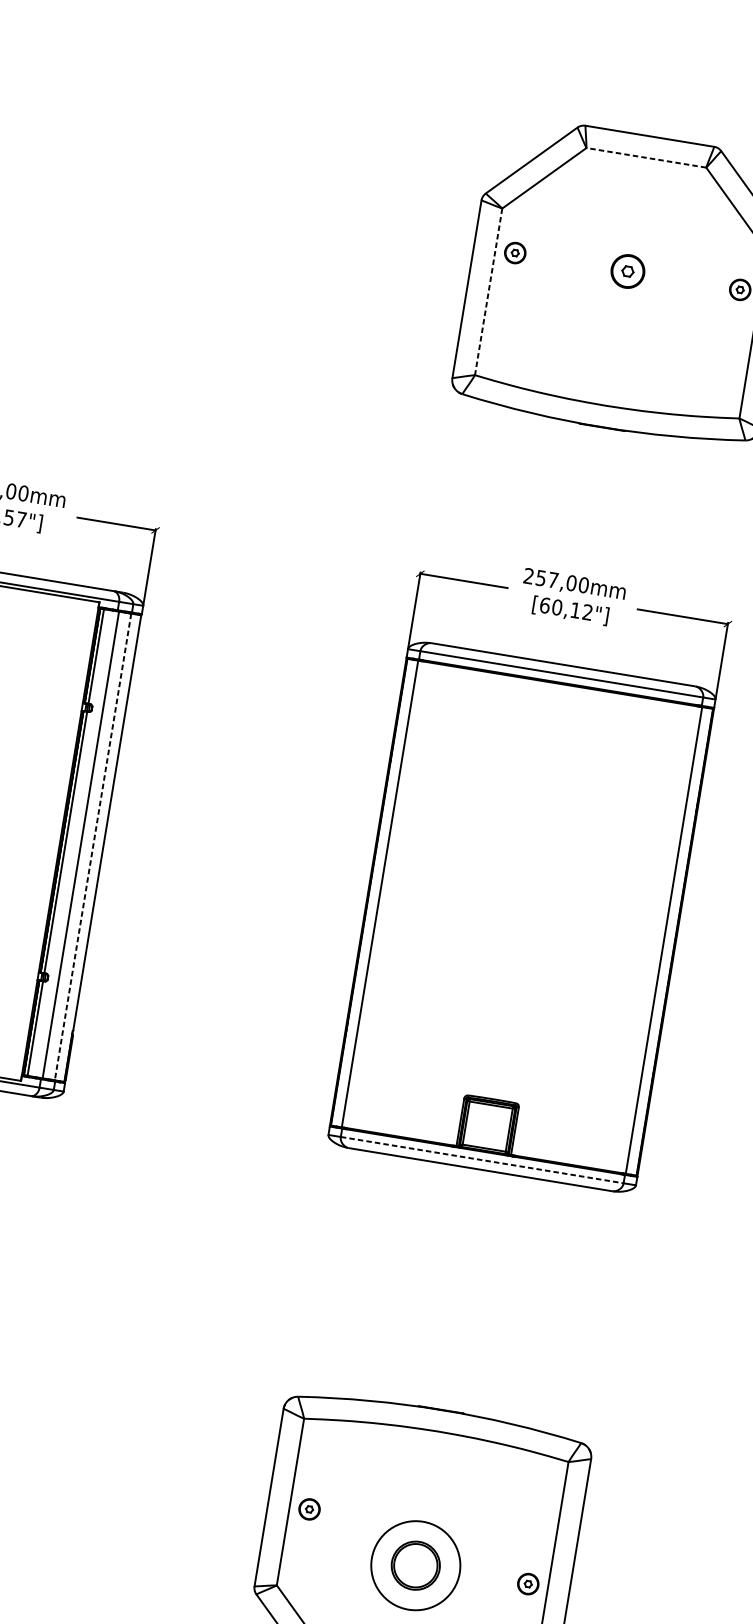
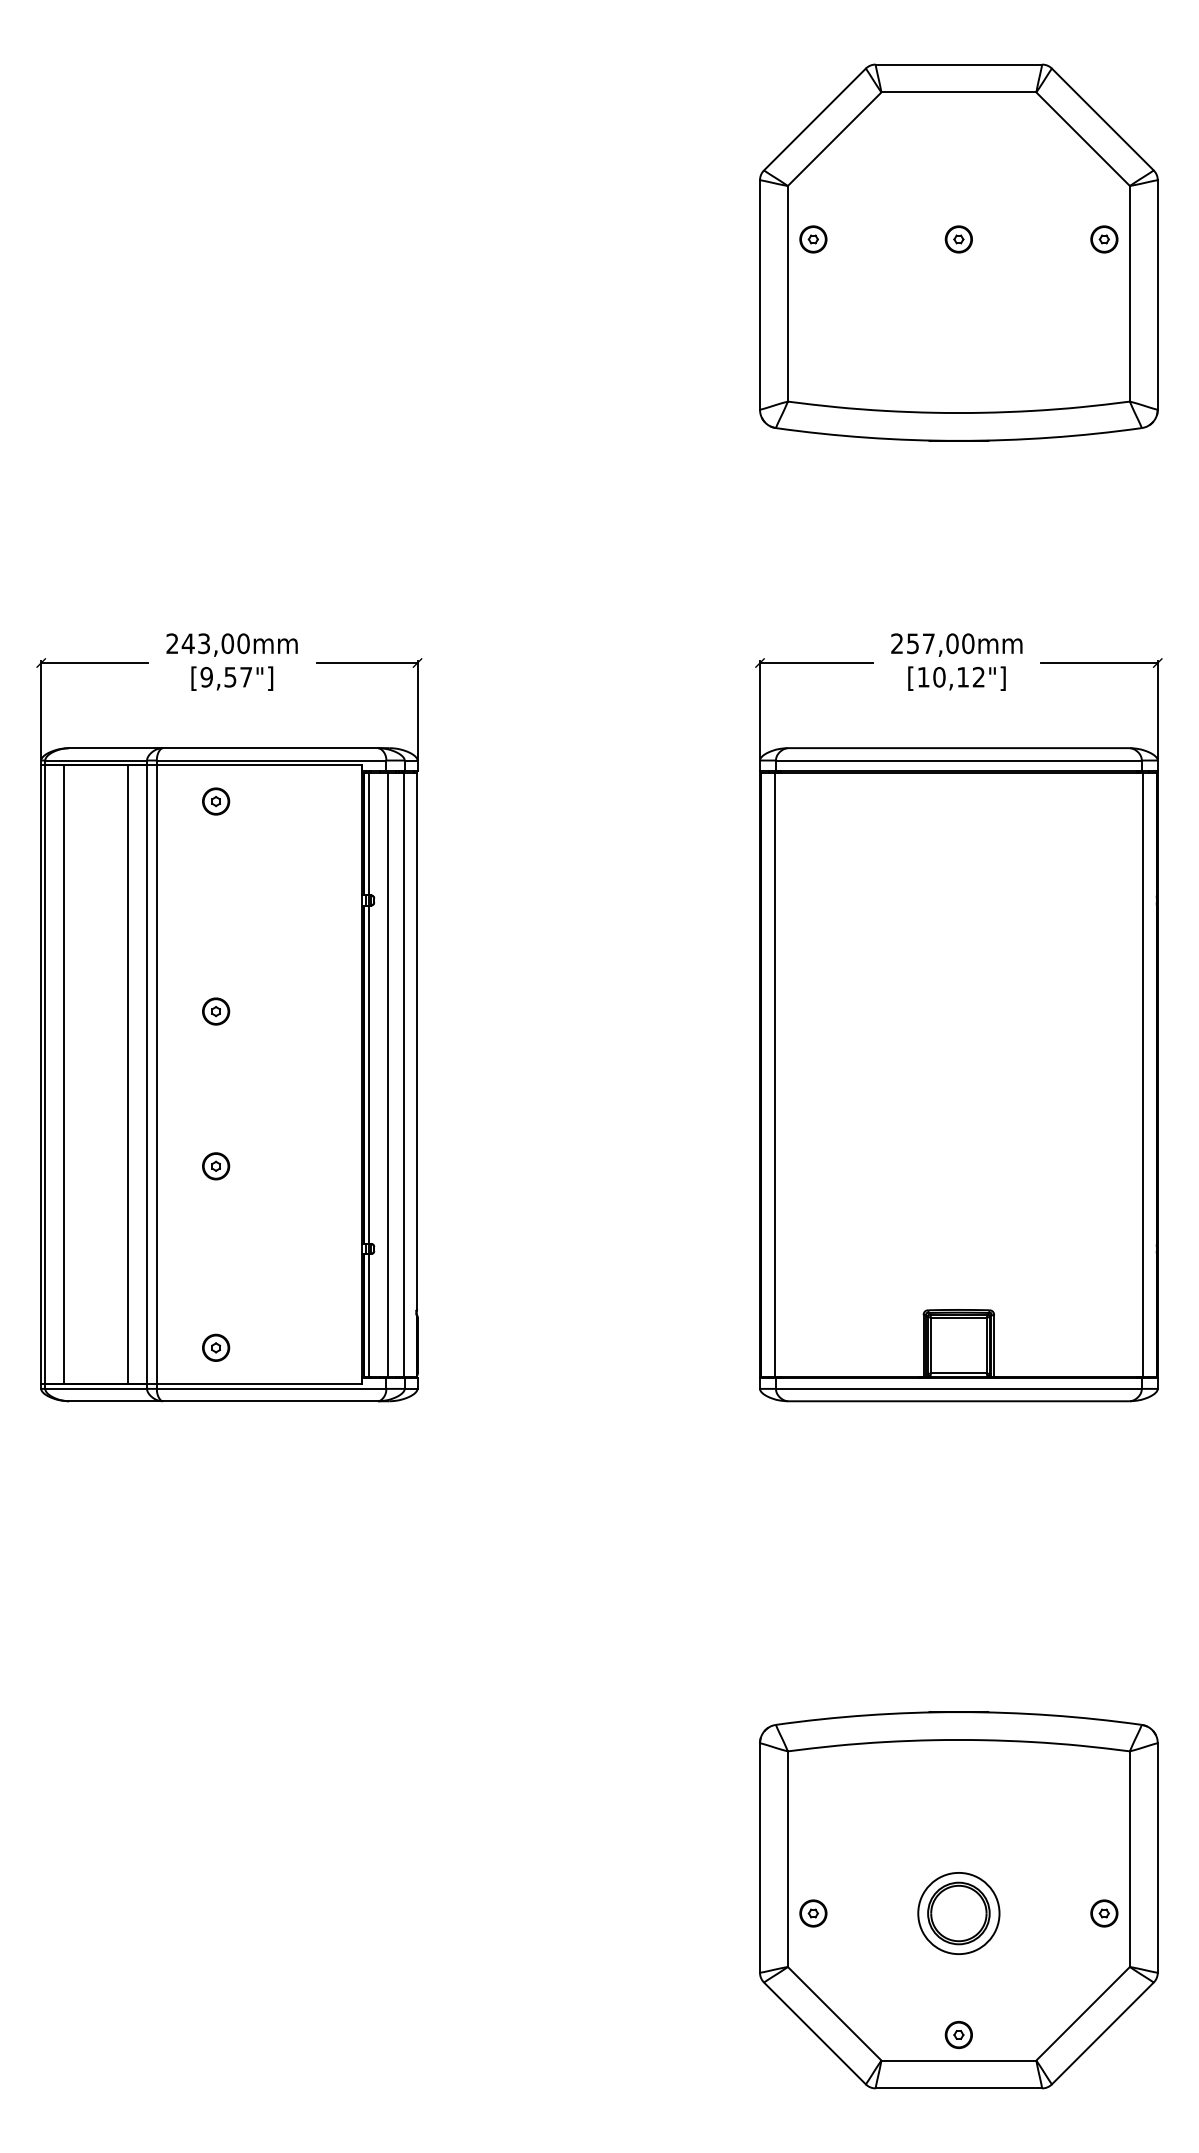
line: (646, 157) -> (958, 92), dashed -> solid
part: (627, 271) -> (958, 239), size x0.62
line: (488, 291) -> (787, 293), dashed -> solid
text: (545, 604) -> (923, 676), [60,12"] -> [10,12"]
line: (93, 846) -> (404, 1074), dashed -> solid
line: (481, 1159) -> (958, 1388), dashed -> solid
part: (309, 1509) -> (813, 1913), moved
circle: (415, 1565) -> (958, 1913), size x0.71

